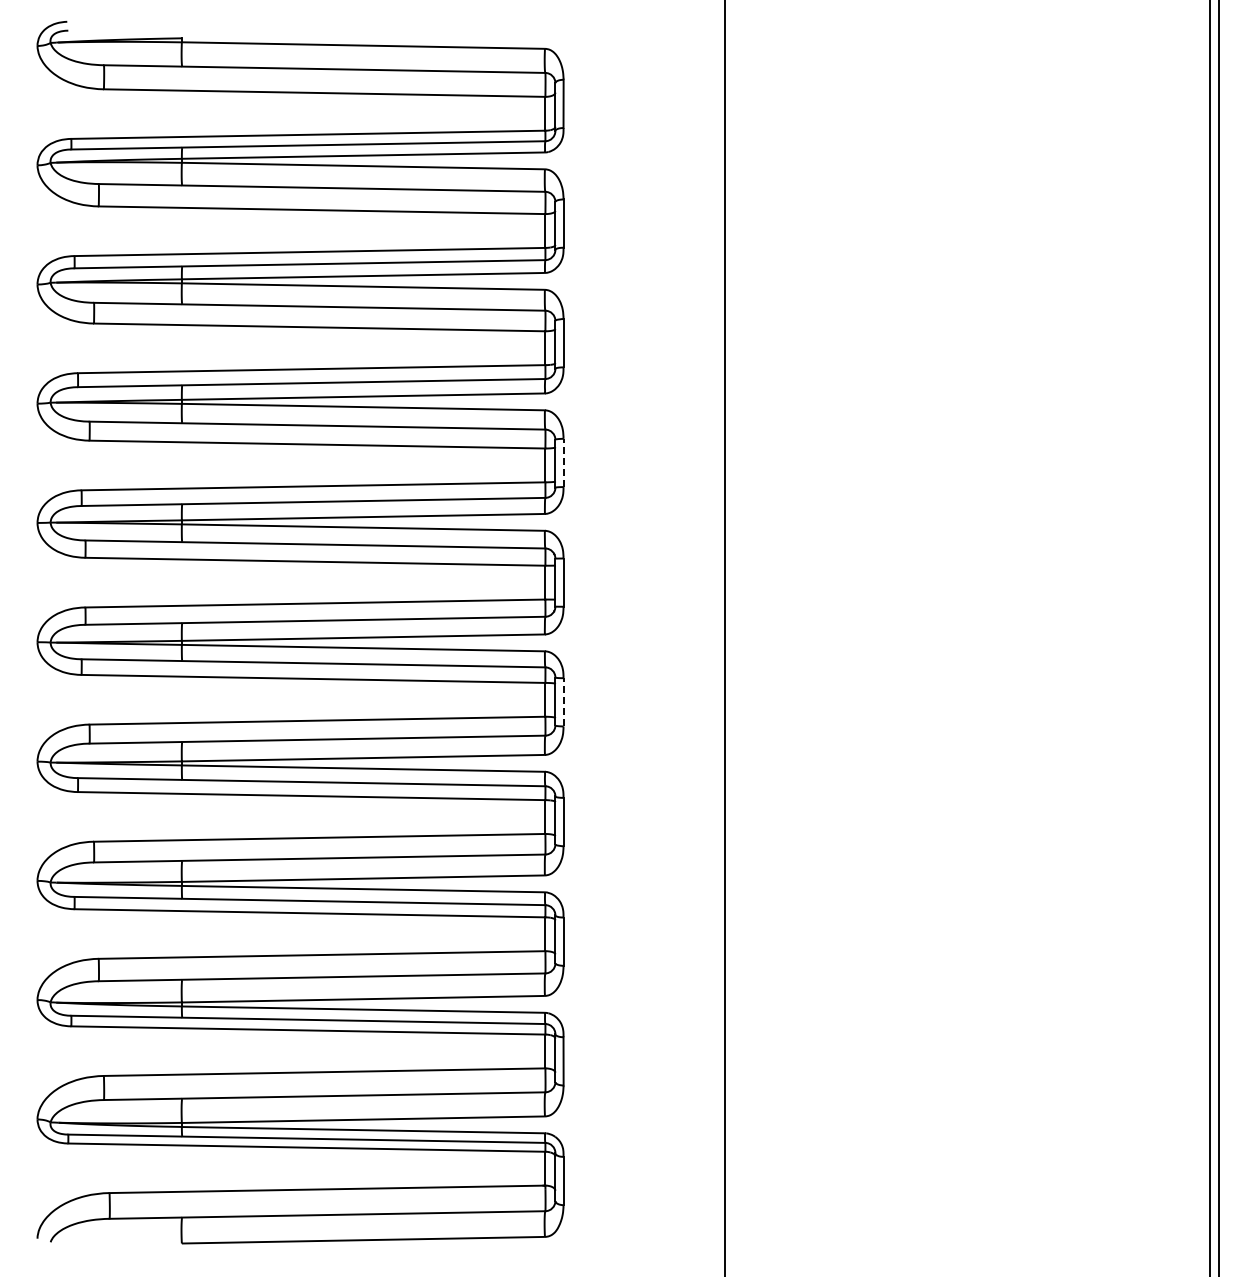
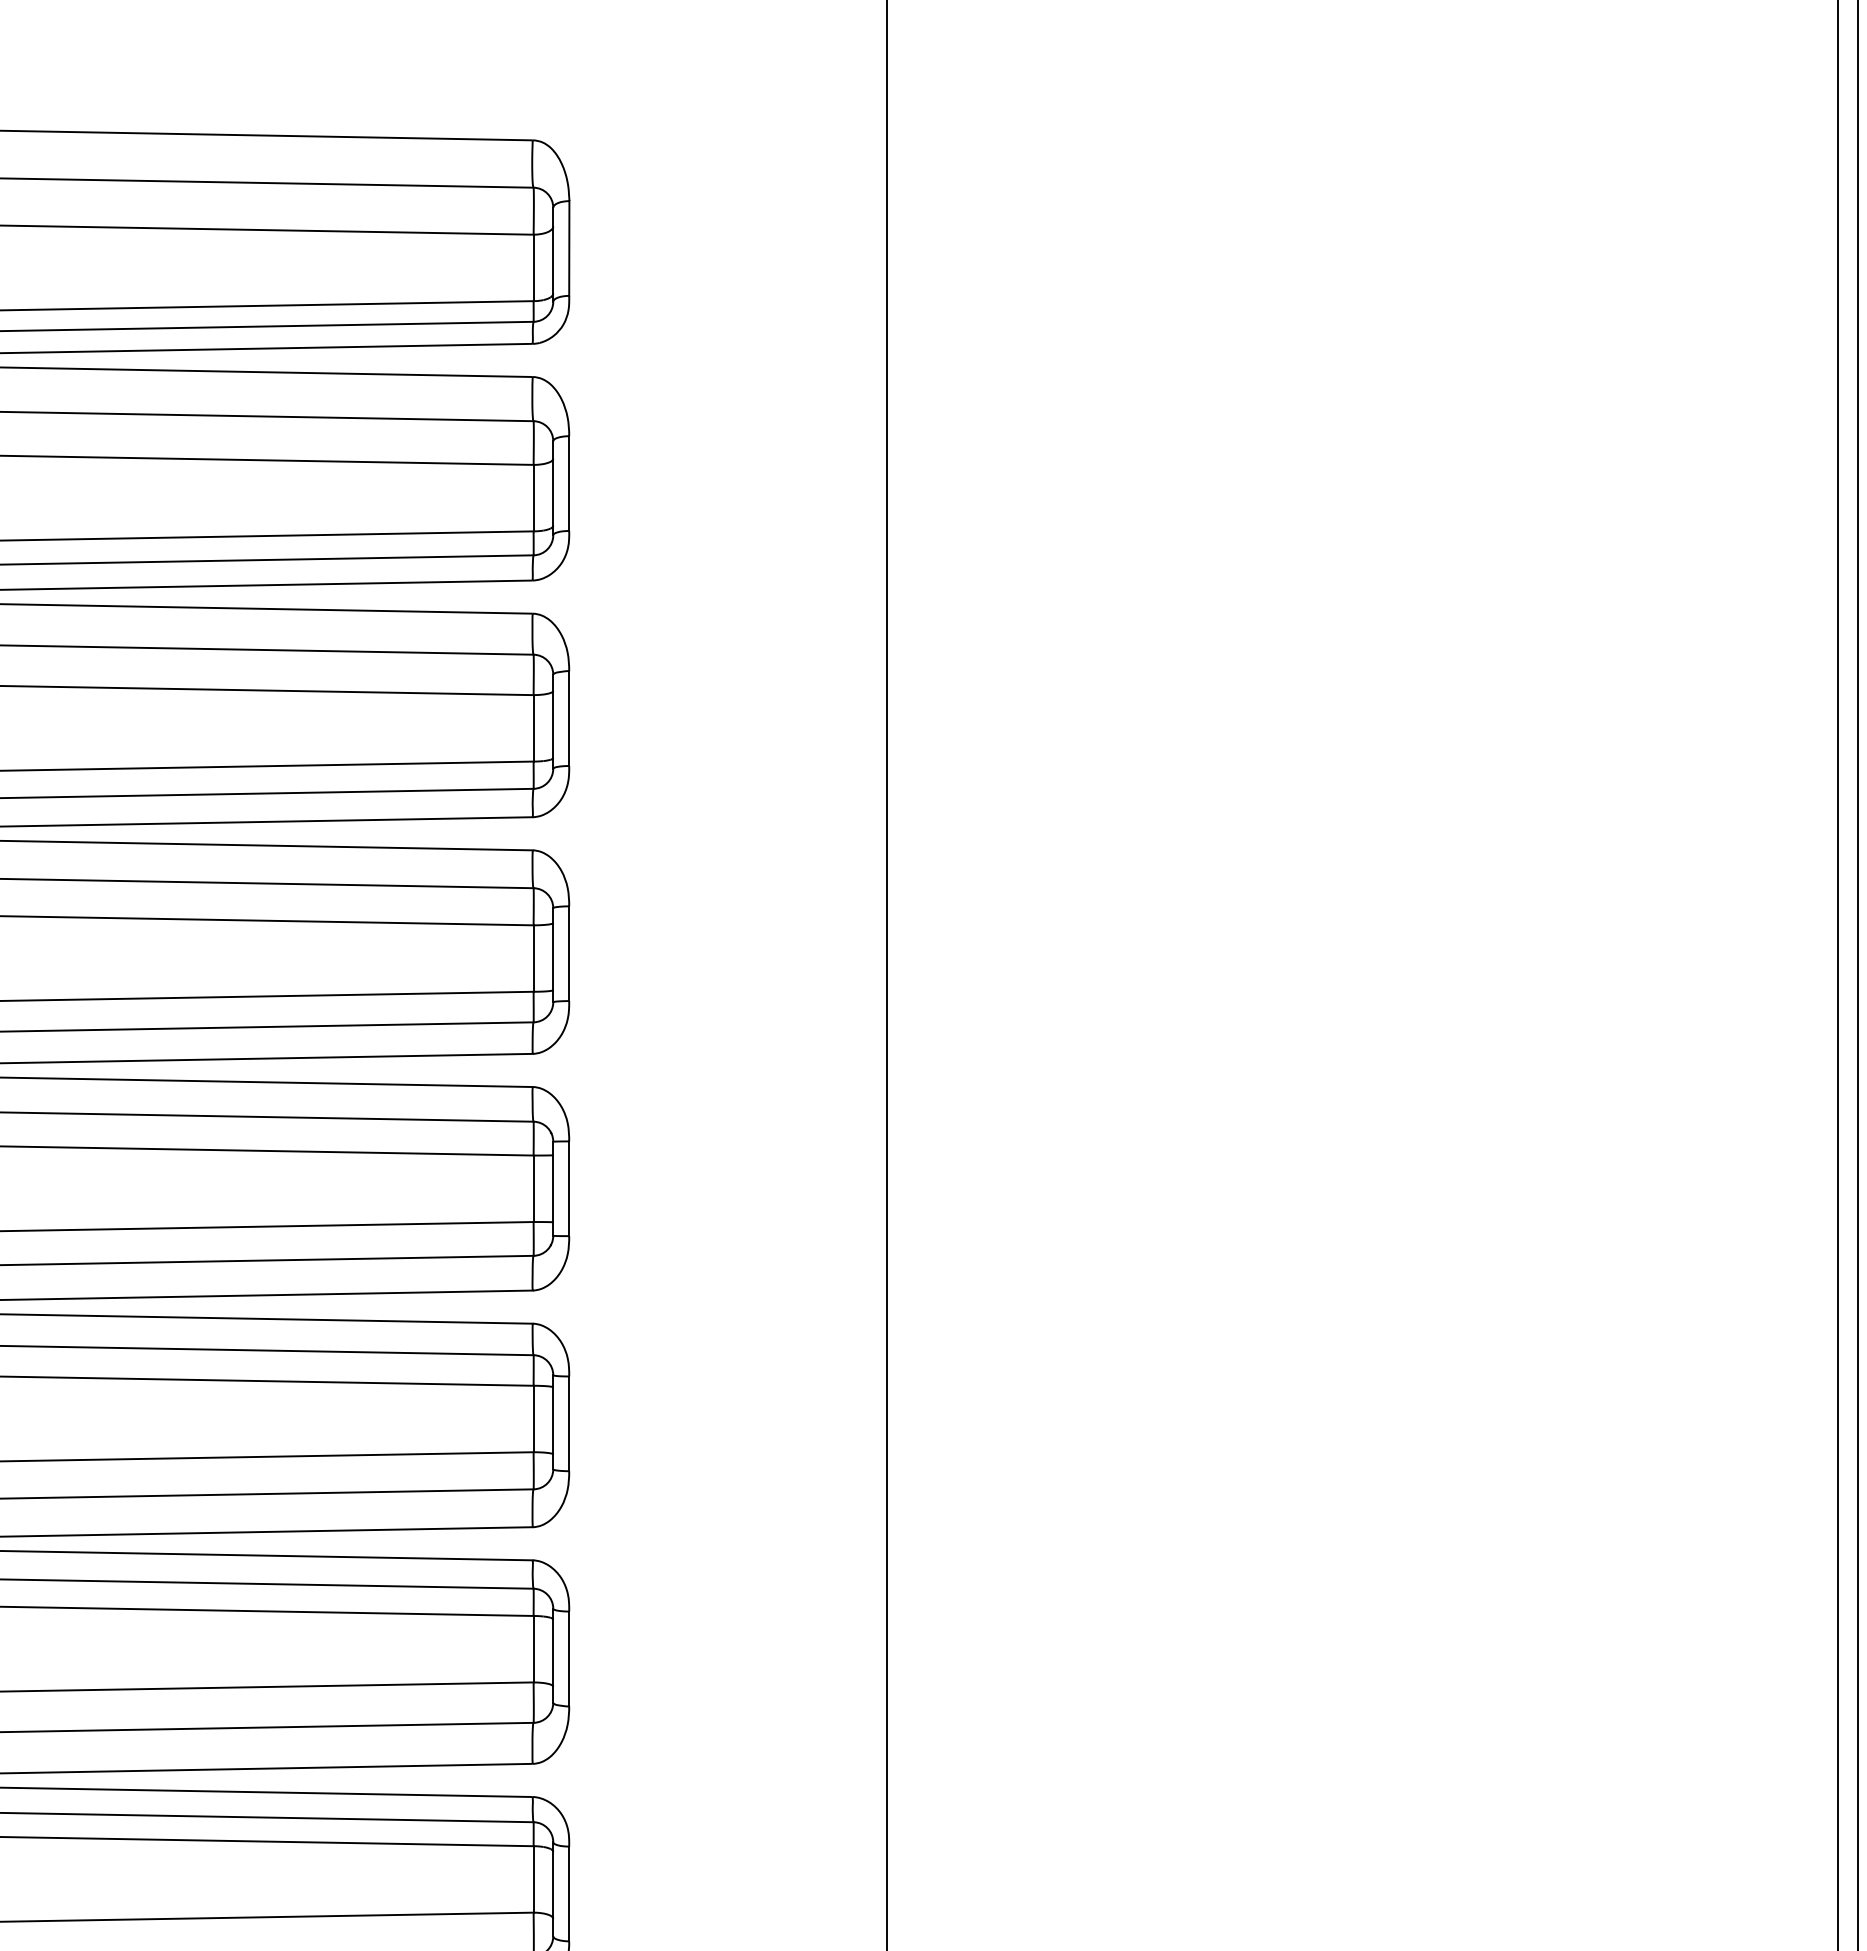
line: (563, 462) -> (569, 952), dashed -> solid
line: (563, 701) -> (569, 1422), dashed -> solid

